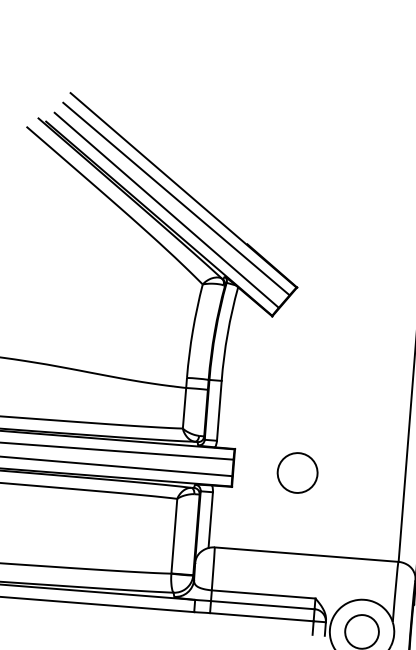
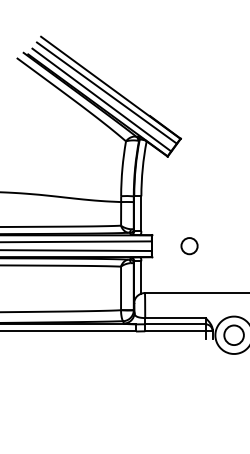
circle: (297, 471) -> (189, 245), size x0.7

